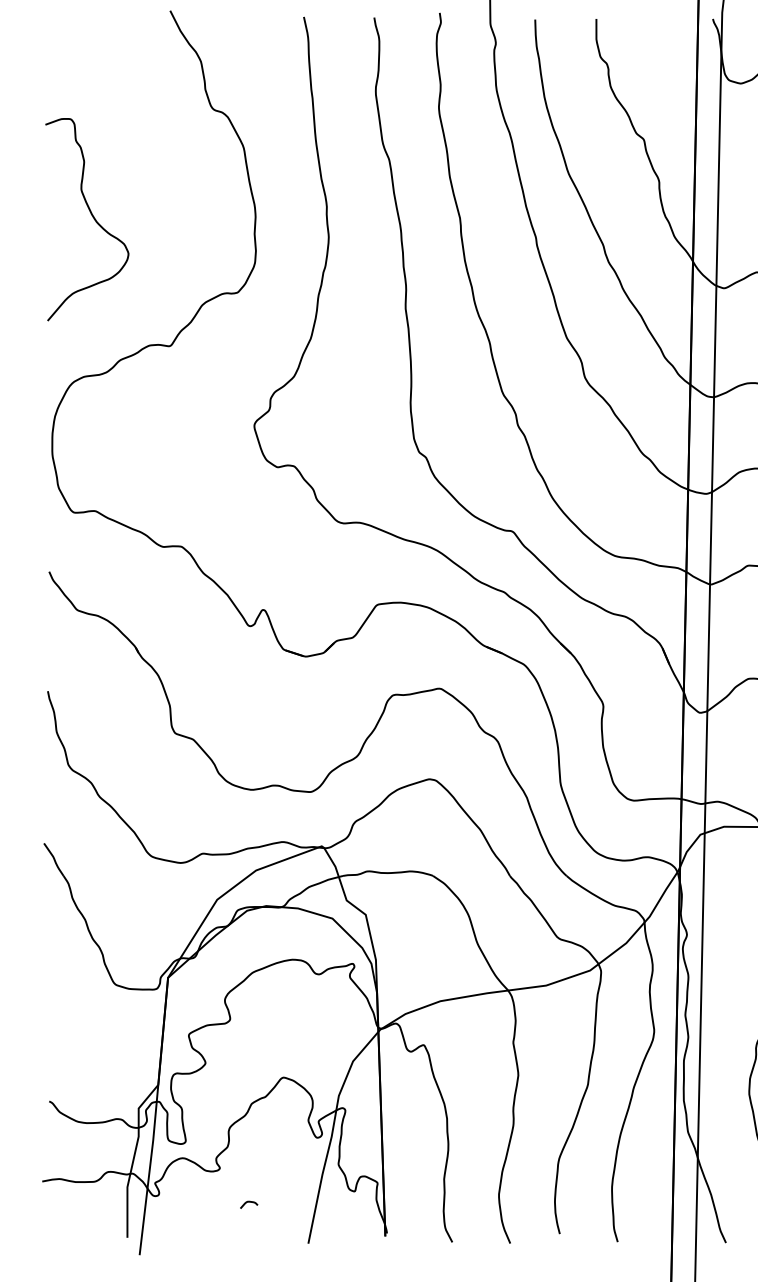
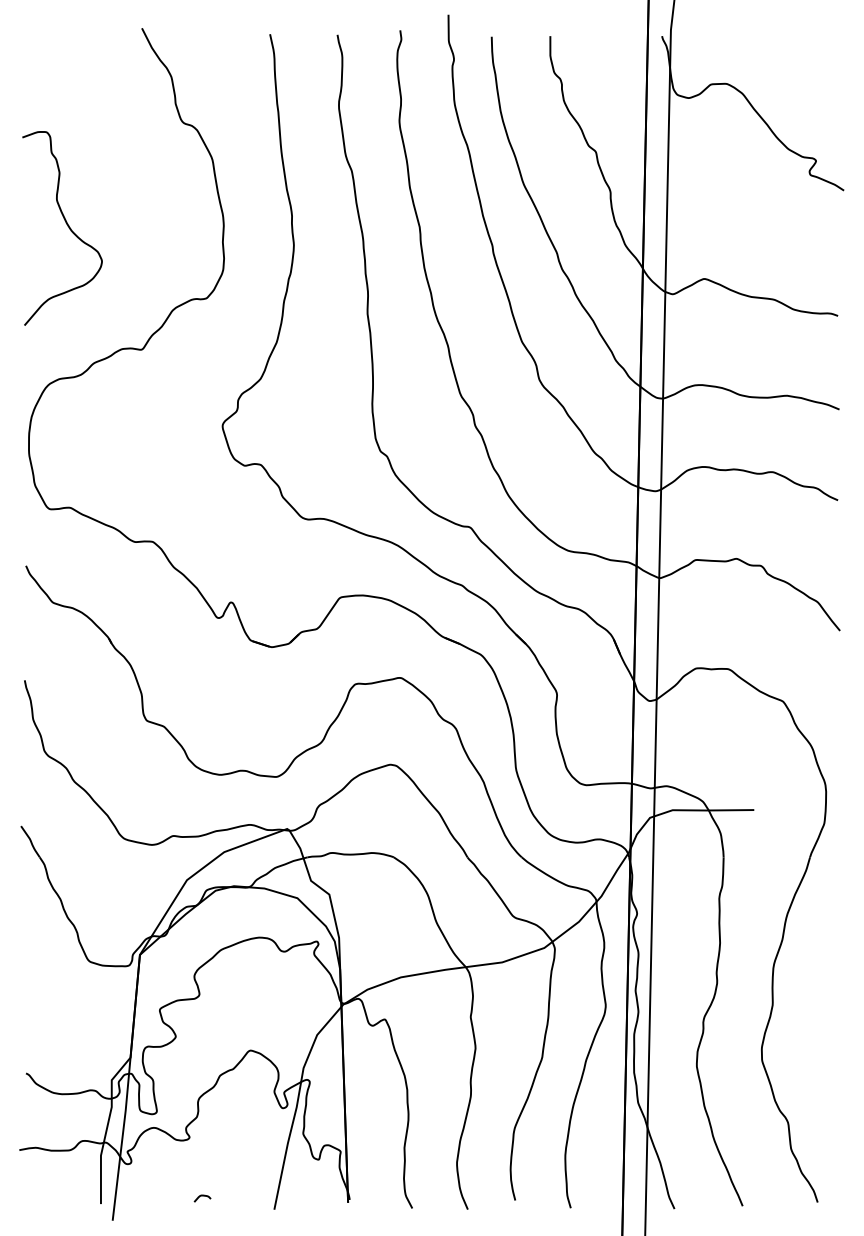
curve: (249, 1202) -> (202, 1196), moved

